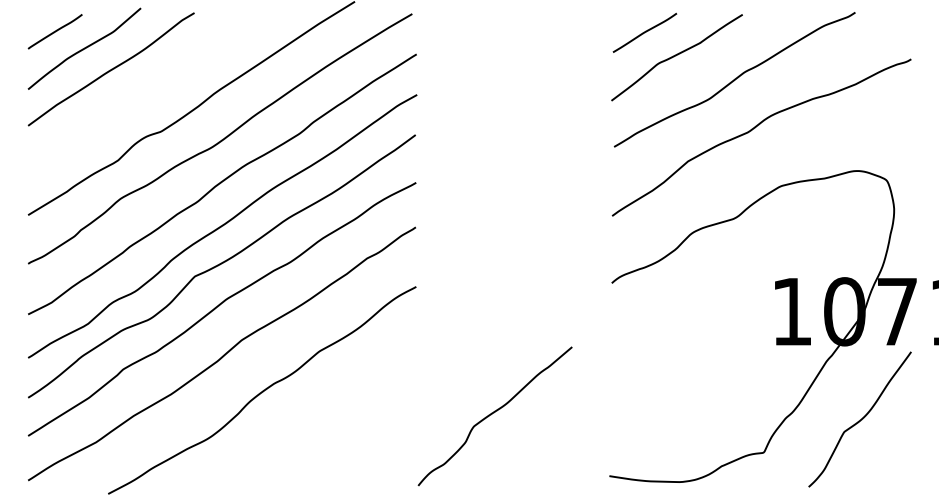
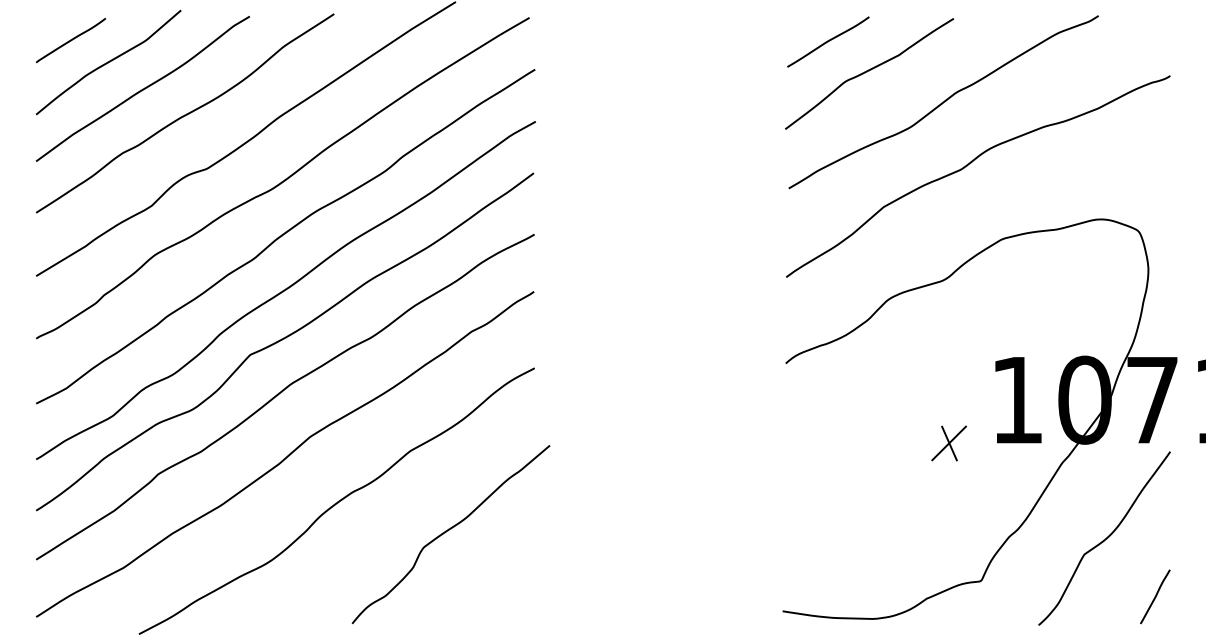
curve: (144, 88) -> (185, 113), added
part: (738, 345) -> (948, 443), added
curve: (492, 414) -> (447, 532), moved
line: (899, 464) -> (1155, 596), added

